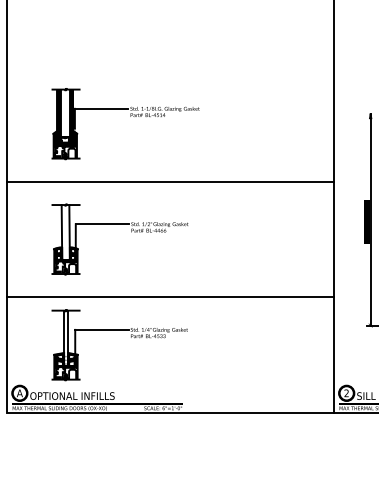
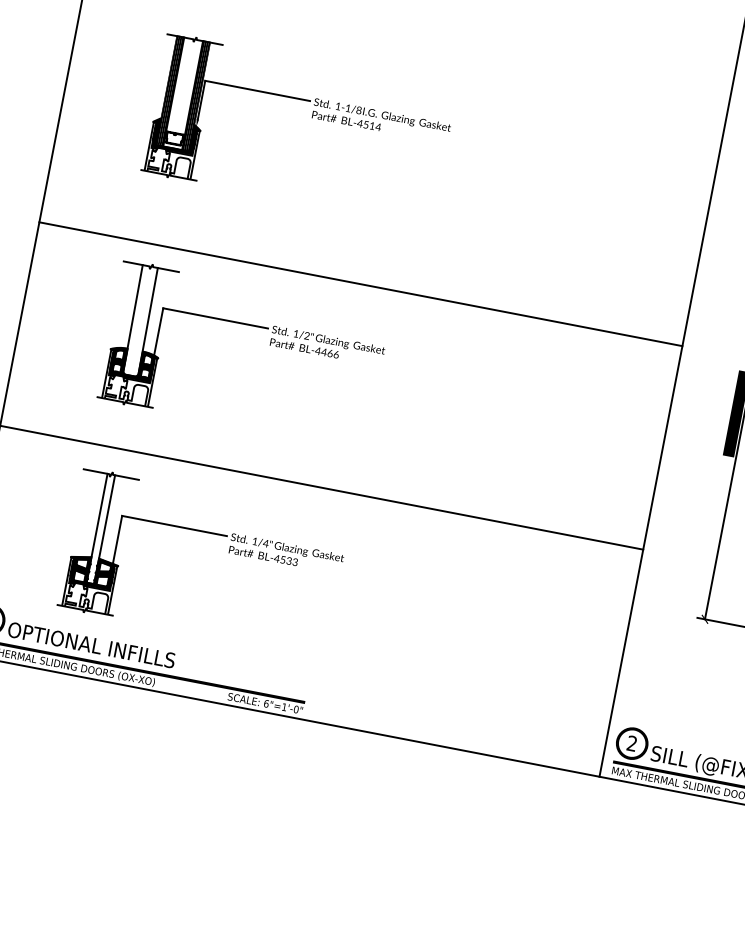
line: (169, 181) -> (359, 283), moved

